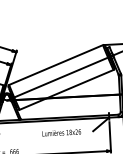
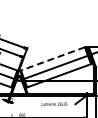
line: (56, 64) -> (53, 58), solid -> dashed

